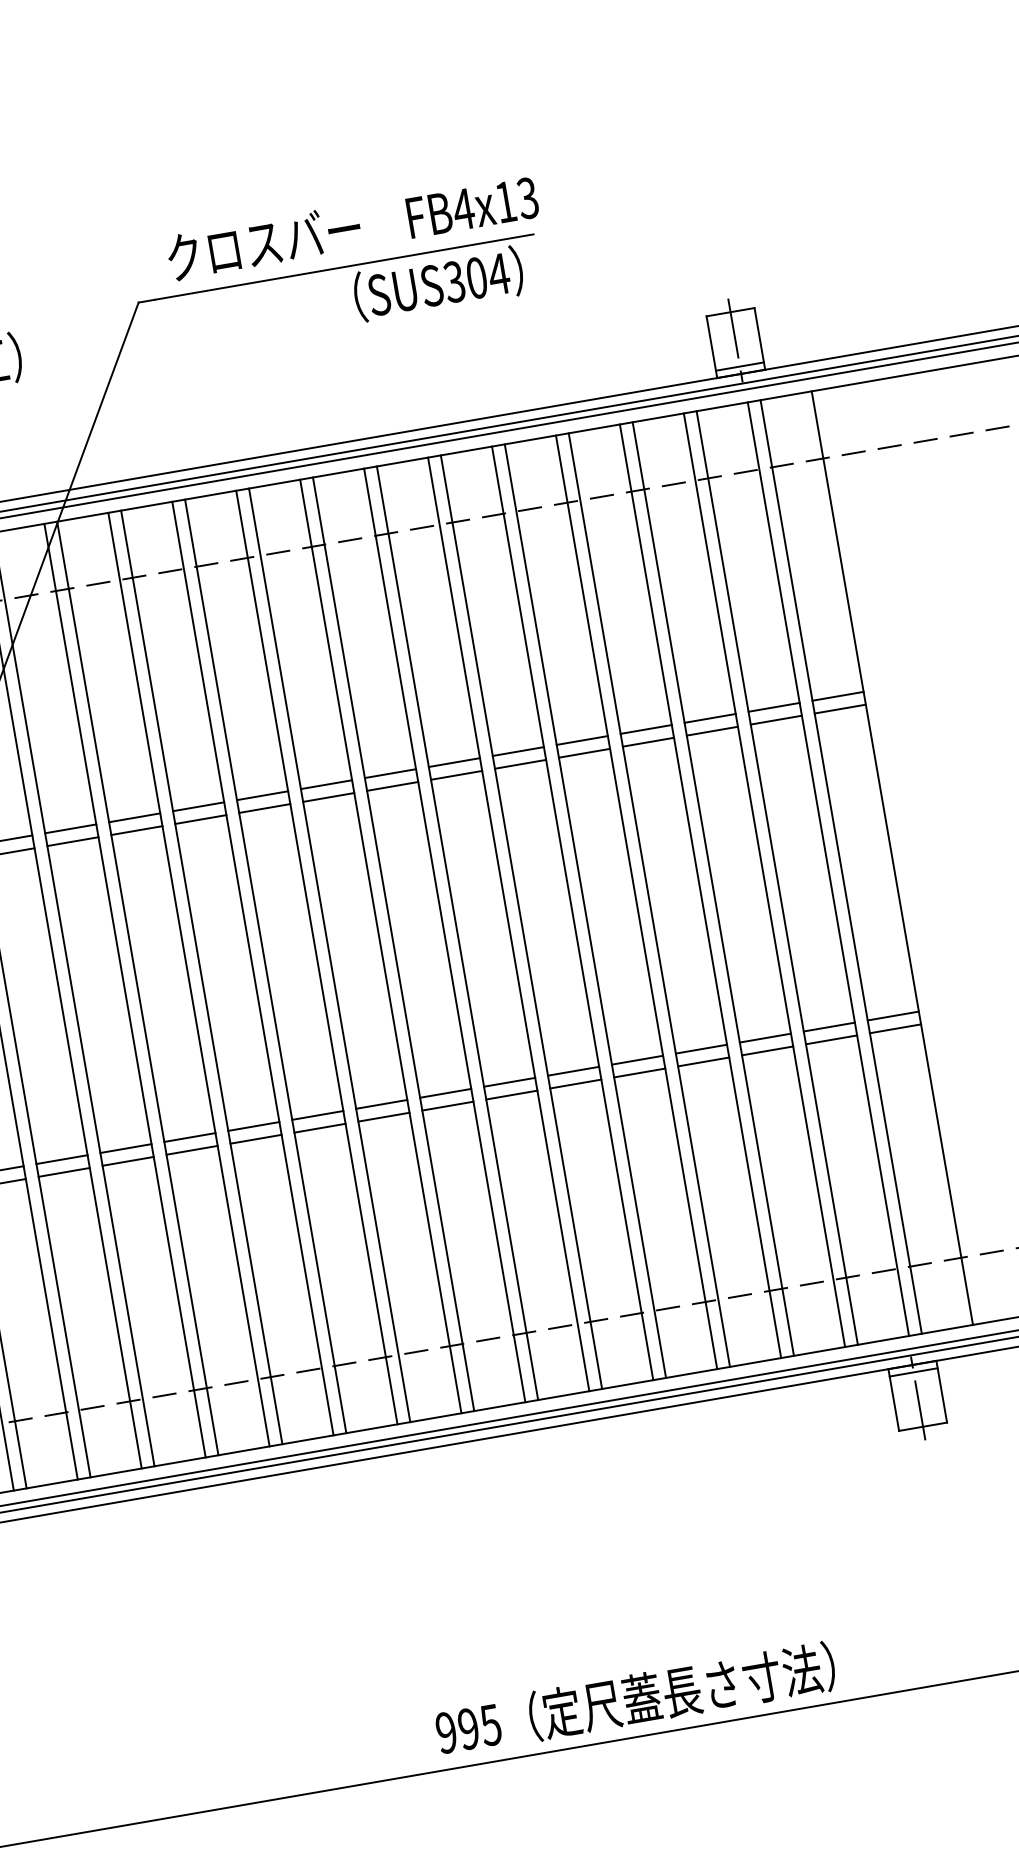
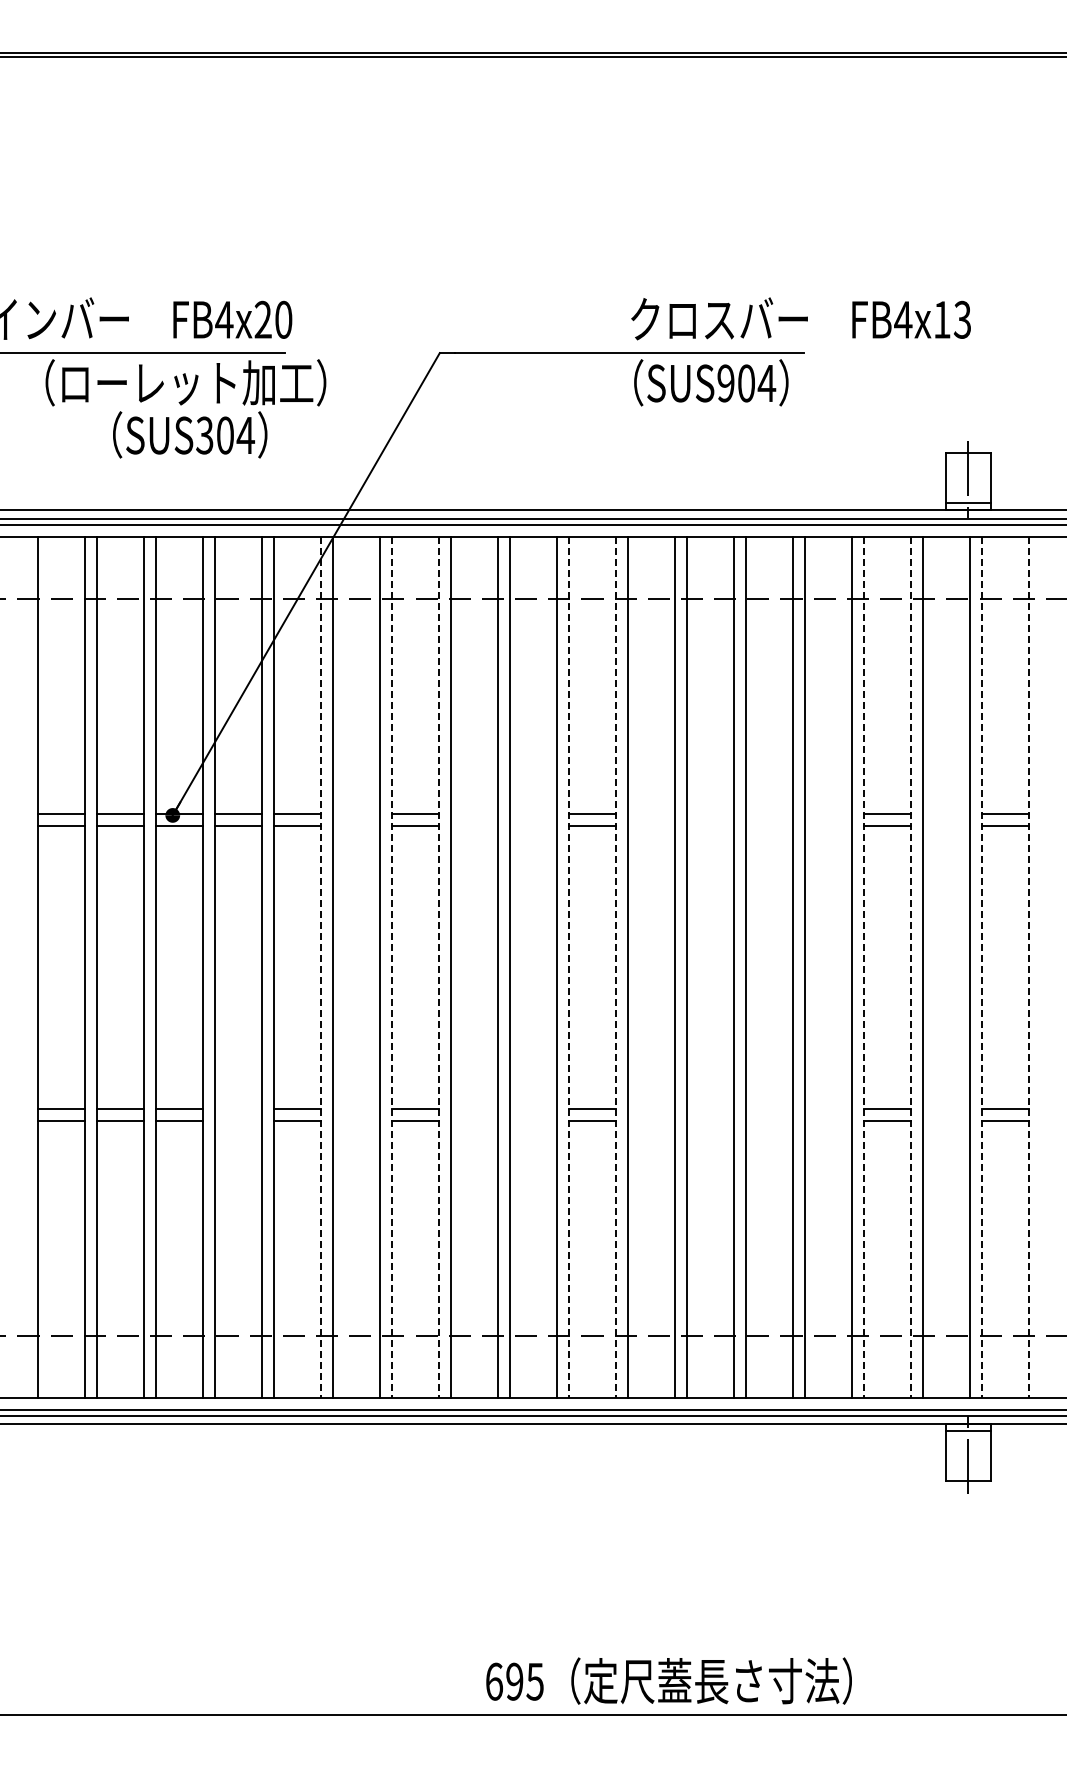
text: (351, 227) -> (800, 318), moved
text: (454, 282) -> (725, 383), SUS304 -> SUS904
line: (773, 707) -> (945, 813), removed
line: (775, 720) -> (945, 825), removed
line: (645, 729) -> (827, 813), removed
line: (582, 740) -> (769, 813), removed
line: (647, 742) -> (827, 825), removed
line: (518, 751) -> (710, 813), removed
line: (584, 753) -> (769, 825), removed
line: (454, 762) -> (651, 813), removed
line: (520, 764) -> (710, 825), removed
line: (456, 775) -> (651, 825), removed
line: (326, 784) -> (533, 813), removed
line: (262, 795) -> (474, 813), removed
line: (328, 797) -> (533, 825), removed
line: (264, 808) -> (474, 825), removed
line: (134, 817) -> (356, 813), removed
line: (136, 830) -> (356, 825), removed
line: (891, 858) -> (1028, 967), solid -> dashed
line: (840, 867) -> (981, 967), solid -> dashed
line: (764, 880) -> (910, 967), solid -> dashed
line: (713, 889) -> (863, 967), solid -> dashed
line: (445, 935) -> (616, 967), solid -> dashed
line: (393, 944) -> (568, 967), solid -> dashed
line: (253, 968) -> (439, 967), solid -> dashed
line: (201, 977) -> (391, 967), solid -> dashed
line: (125, 990) -> (321, 967), solid -> dashed
line: (828, 1026) -> (945, 1108), removed
line: (830, 1039) -> (945, 1120), removed
line: (700, 1048) -> (827, 1108), removed
line: (637, 1059) -> (769, 1108), removed
line: (702, 1061) -> (827, 1120), removed
line: (573, 1070) -> (710, 1108), removed
line: (639, 1072) -> (769, 1120), removed
line: (509, 1081) -> (651, 1108), removed
line: (575, 1083) -> (710, 1120), removed
line: (511, 1094) -> (651, 1120), removed
line: (381, 1104) -> (533, 1108), removed
line: (317, 1115) -> (474, 1108), removed
line: (383, 1117) -> (533, 1120), removed
line: (319, 1128) -> (474, 1120), removed
line: (189, 1137) -> (356, 1108), removed
line: (192, 1150) -> (356, 1120), removed
line: (61, 1159) -> (238, 1108), removed
line: (64, 1172) -> (238, 1120), removed
text: (446, 1732) -> (494, 1681), 995 -> 695

